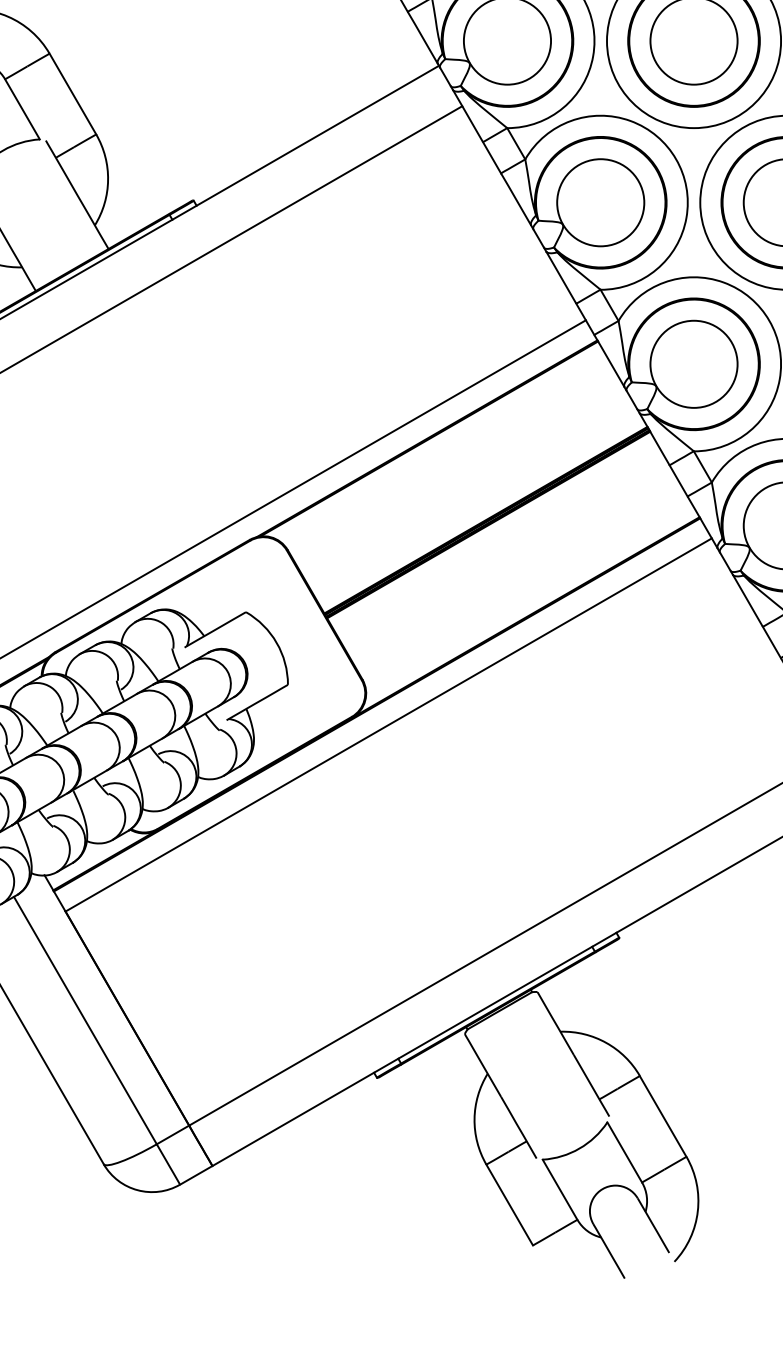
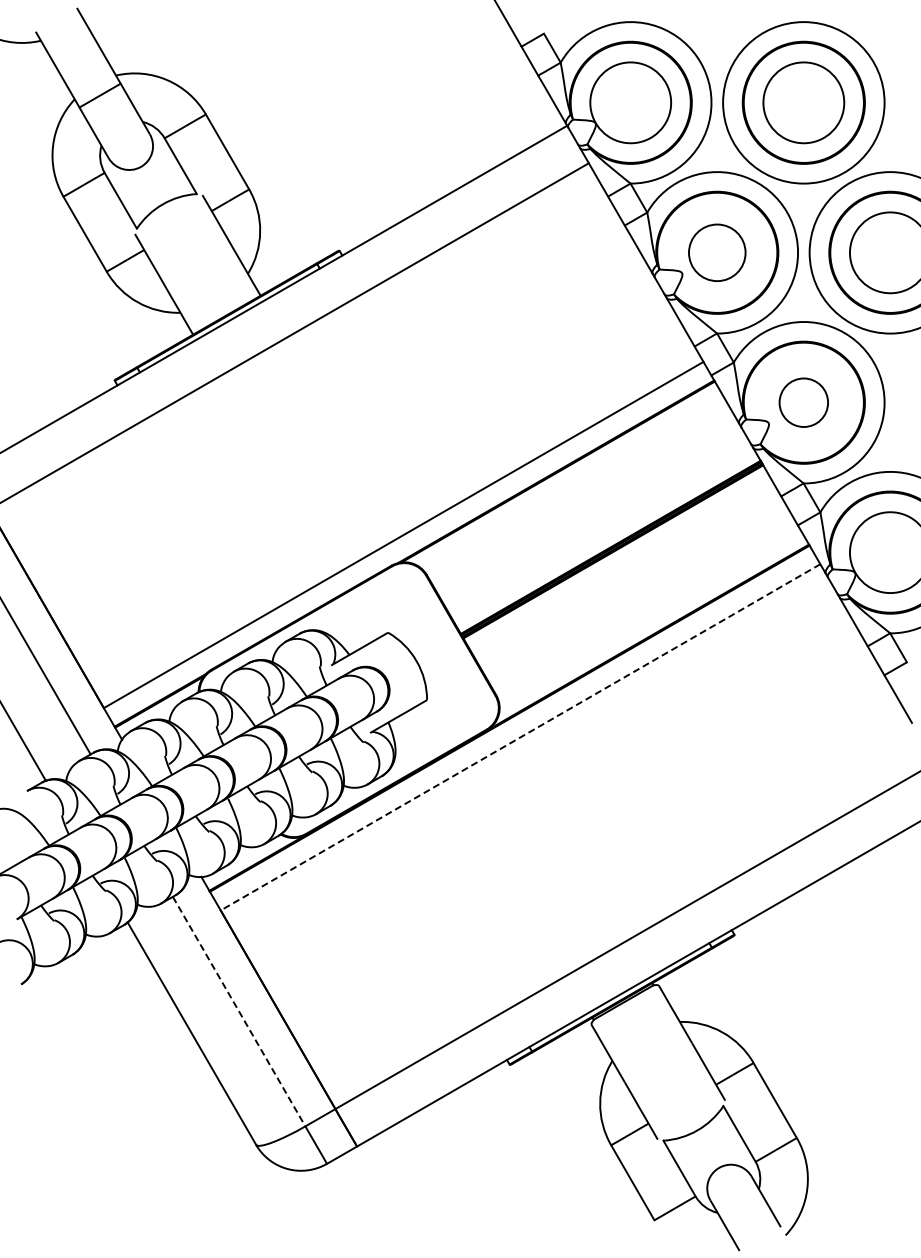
circle: (599, 202) -> (716, 252), size x0.7
circle: (693, 364) -> (803, 402), size x0.6
line: (388, 725) -> (520, 737), solid -> dashed
line: (85, 1020) -> (239, 1011), solid -> dashed

